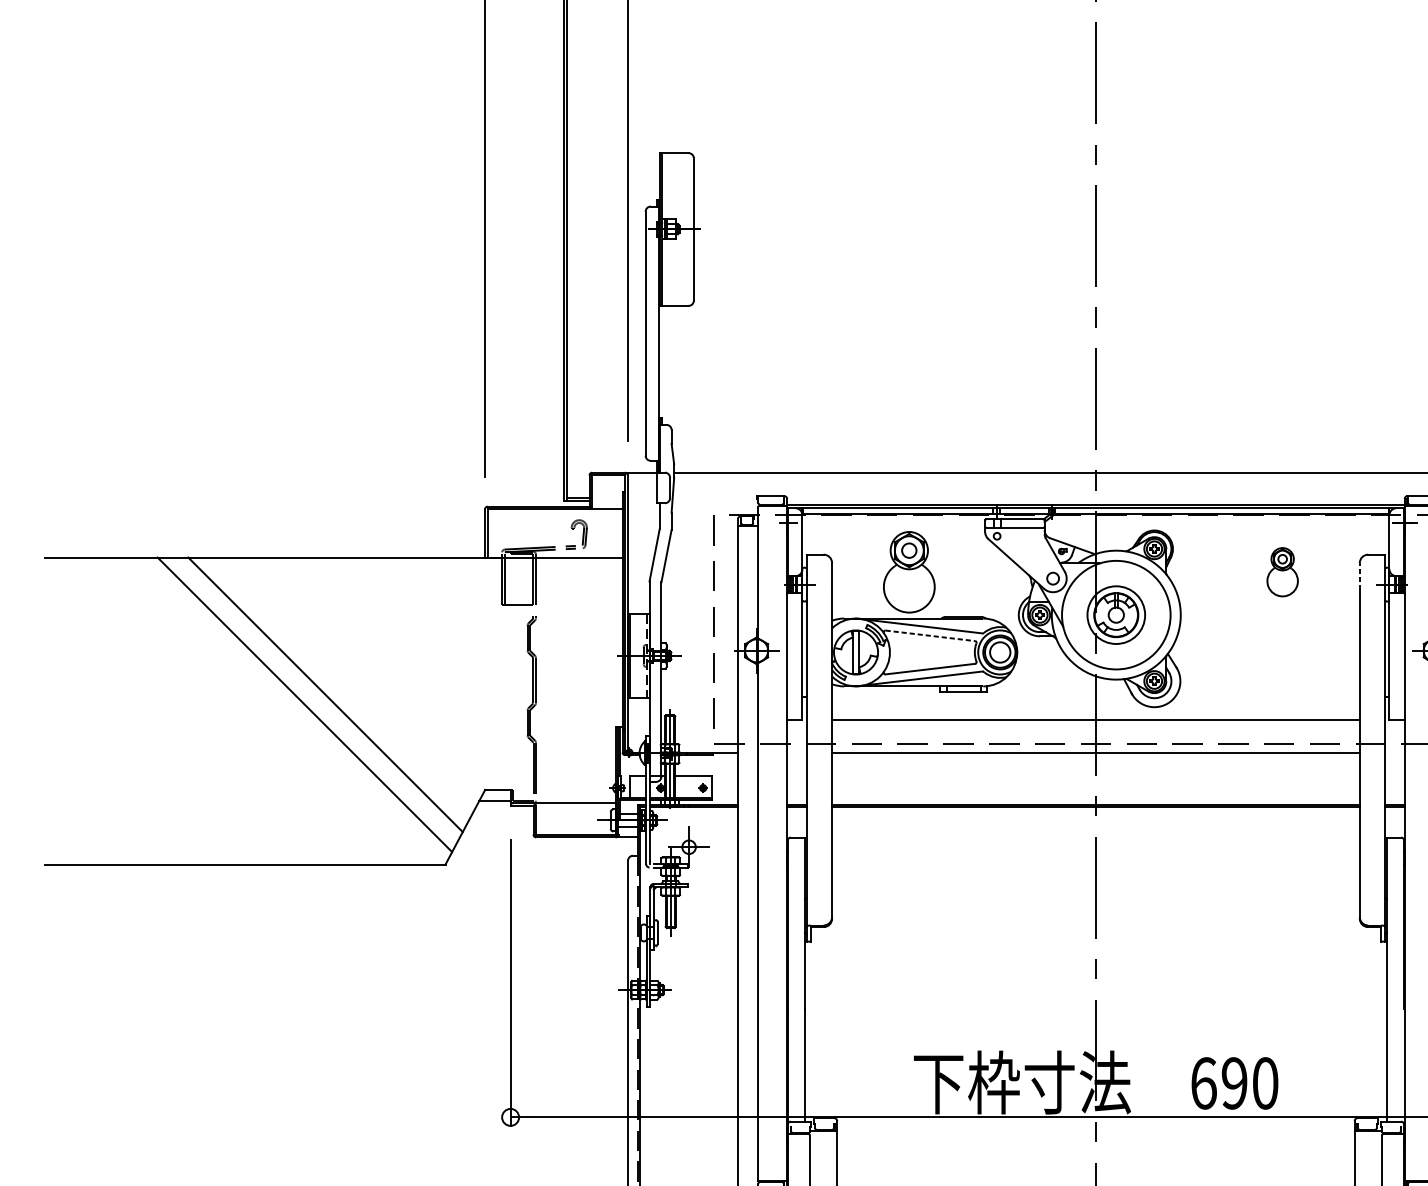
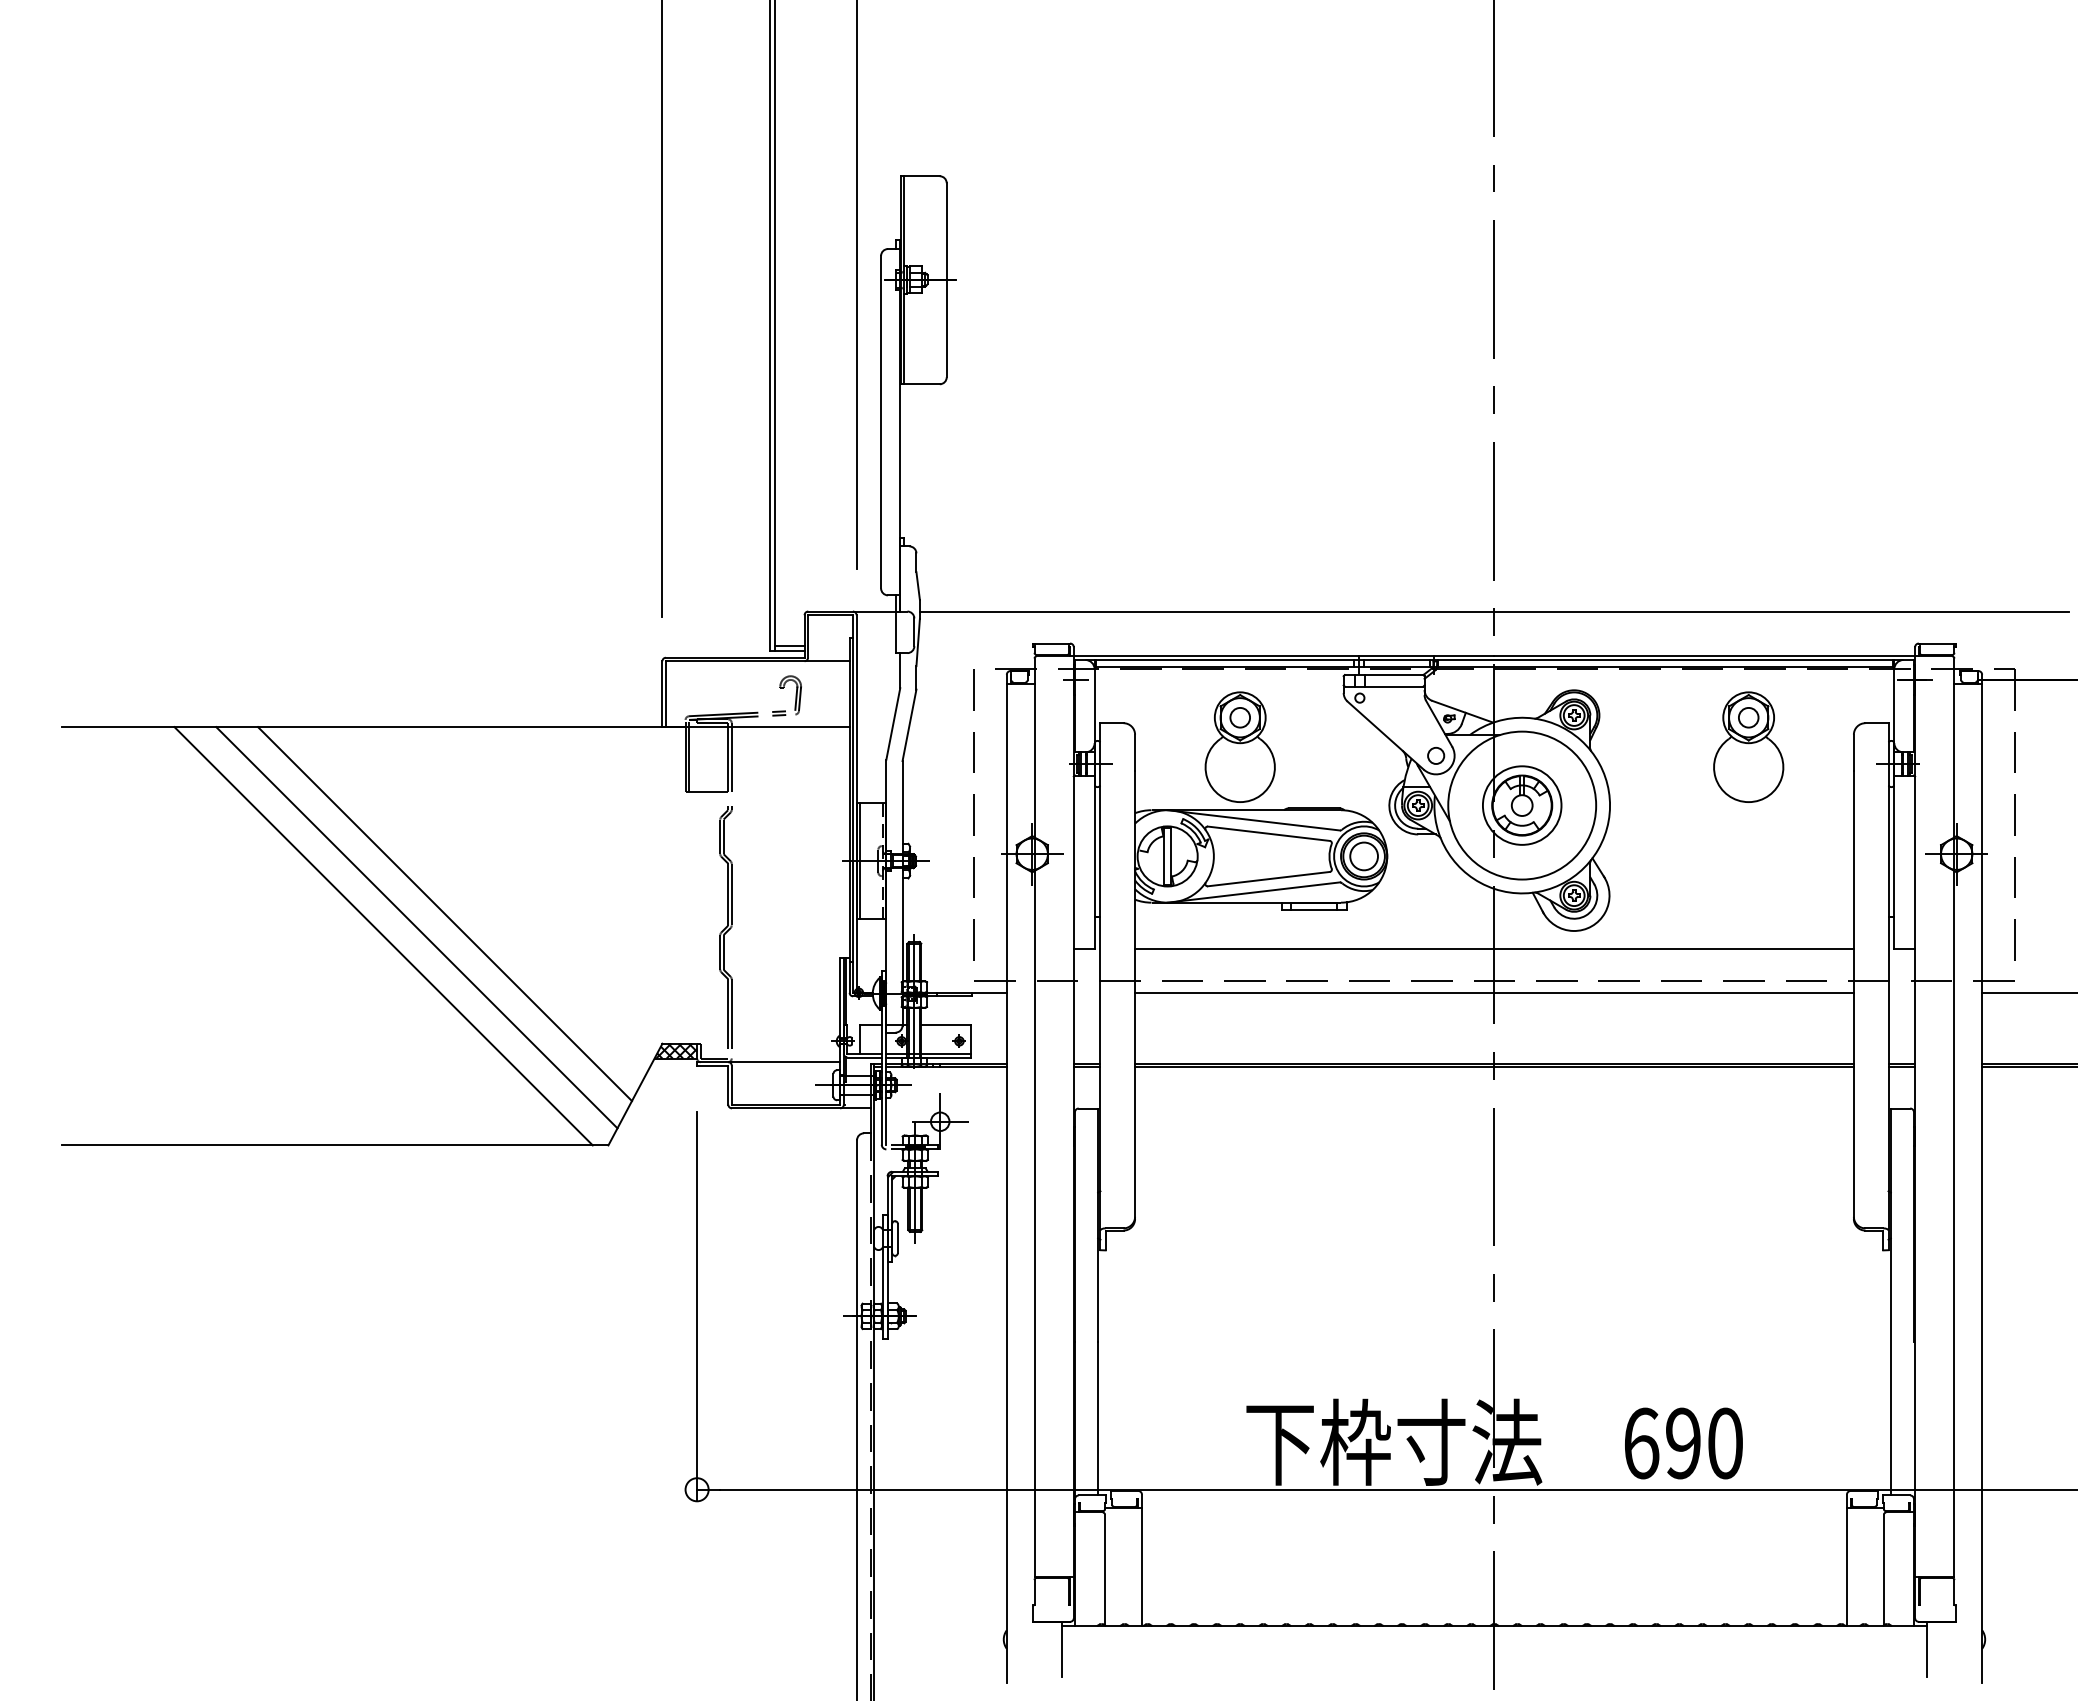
part: (1282, 571) -> (1748, 746), size x1.67
line: (1359, 576) -> (1853, 752), dashed -> solid
line: (930, 635) -> (1269, 833), dashed -> solid
line: (280, 711) -> (383, 936), added
hatch: (495, 794) -> (676, 1050), added

